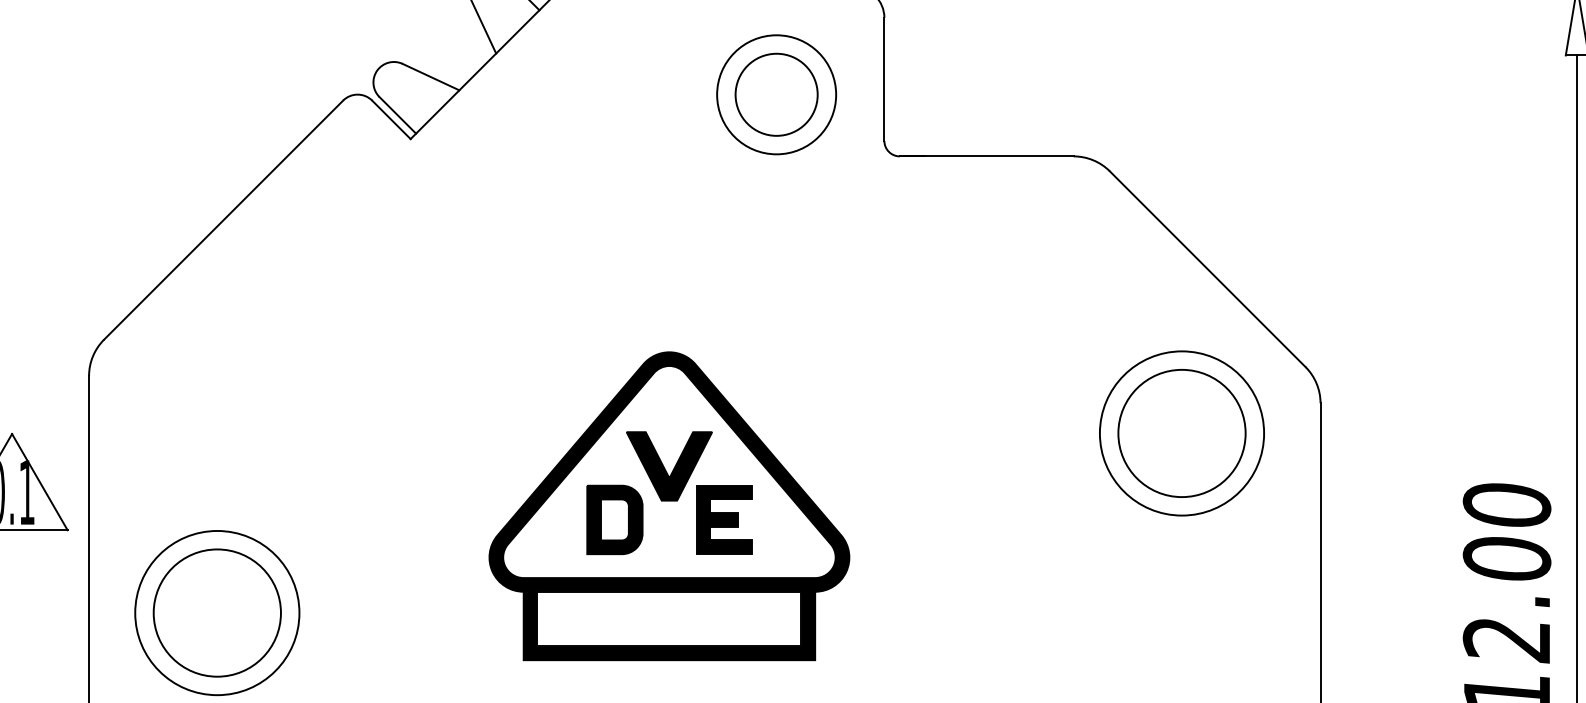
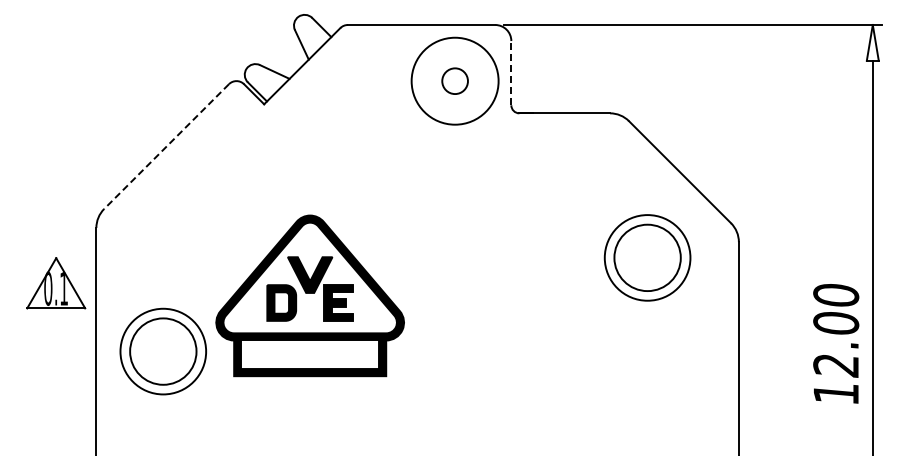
line: (884, 78) -> (511, 72), solid -> dashed
circle: (775, 93) -> (454, 80), size x0.6
circle: (777, 95) -> (455, 81), size x1.4
line: (223, 219) -> (166, 146), solid -> dashed
part: (1181, 432) -> (647, 257), moved
part: (668, 505) -> (309, 295), moved

